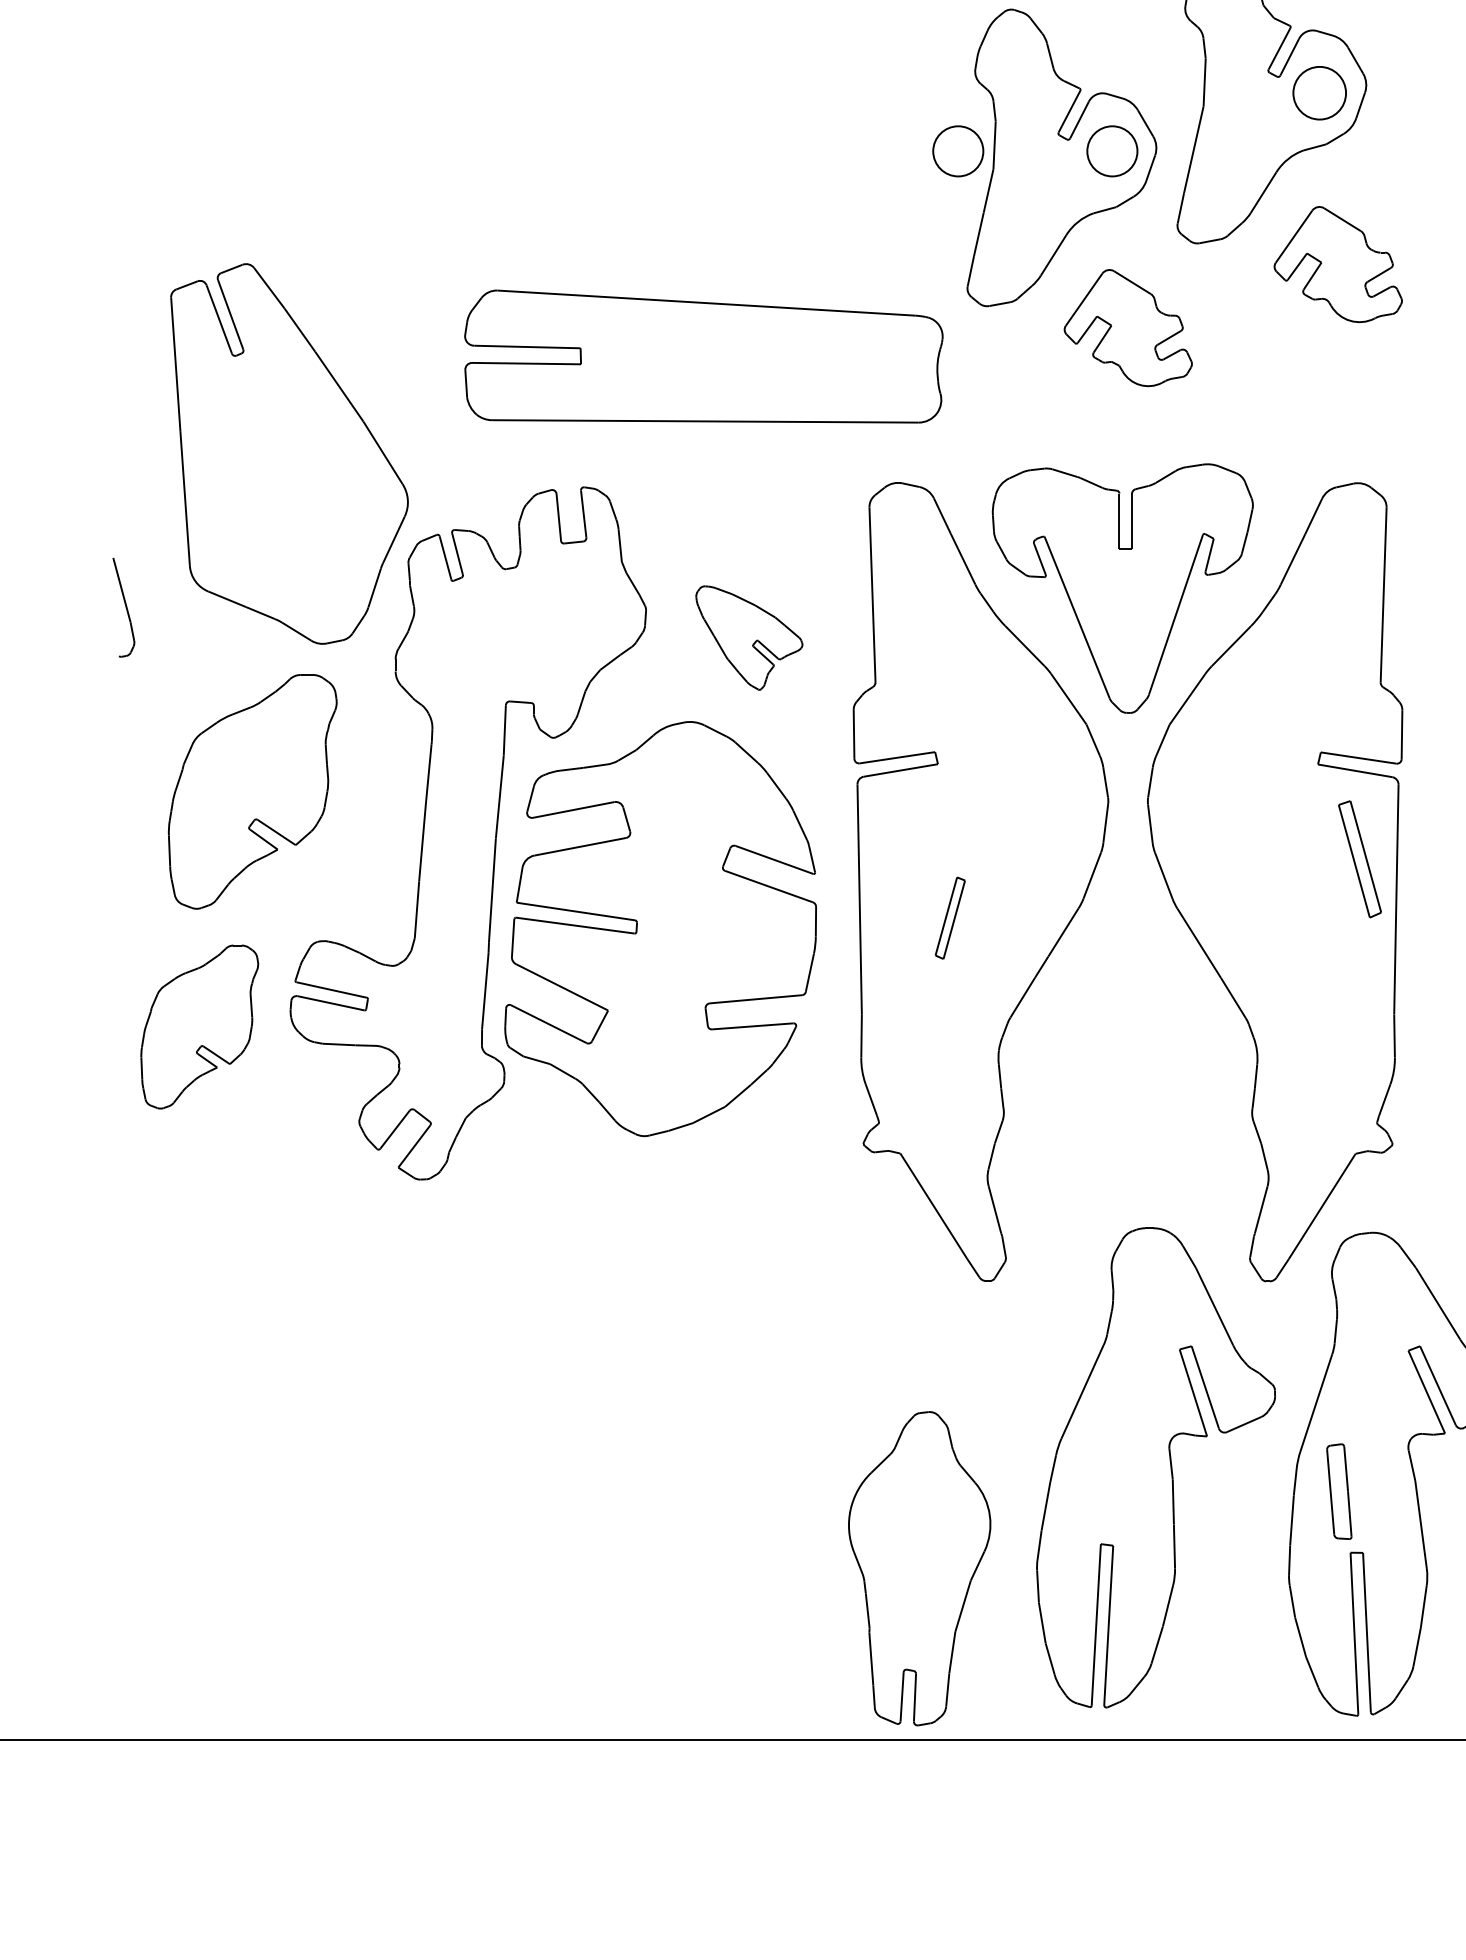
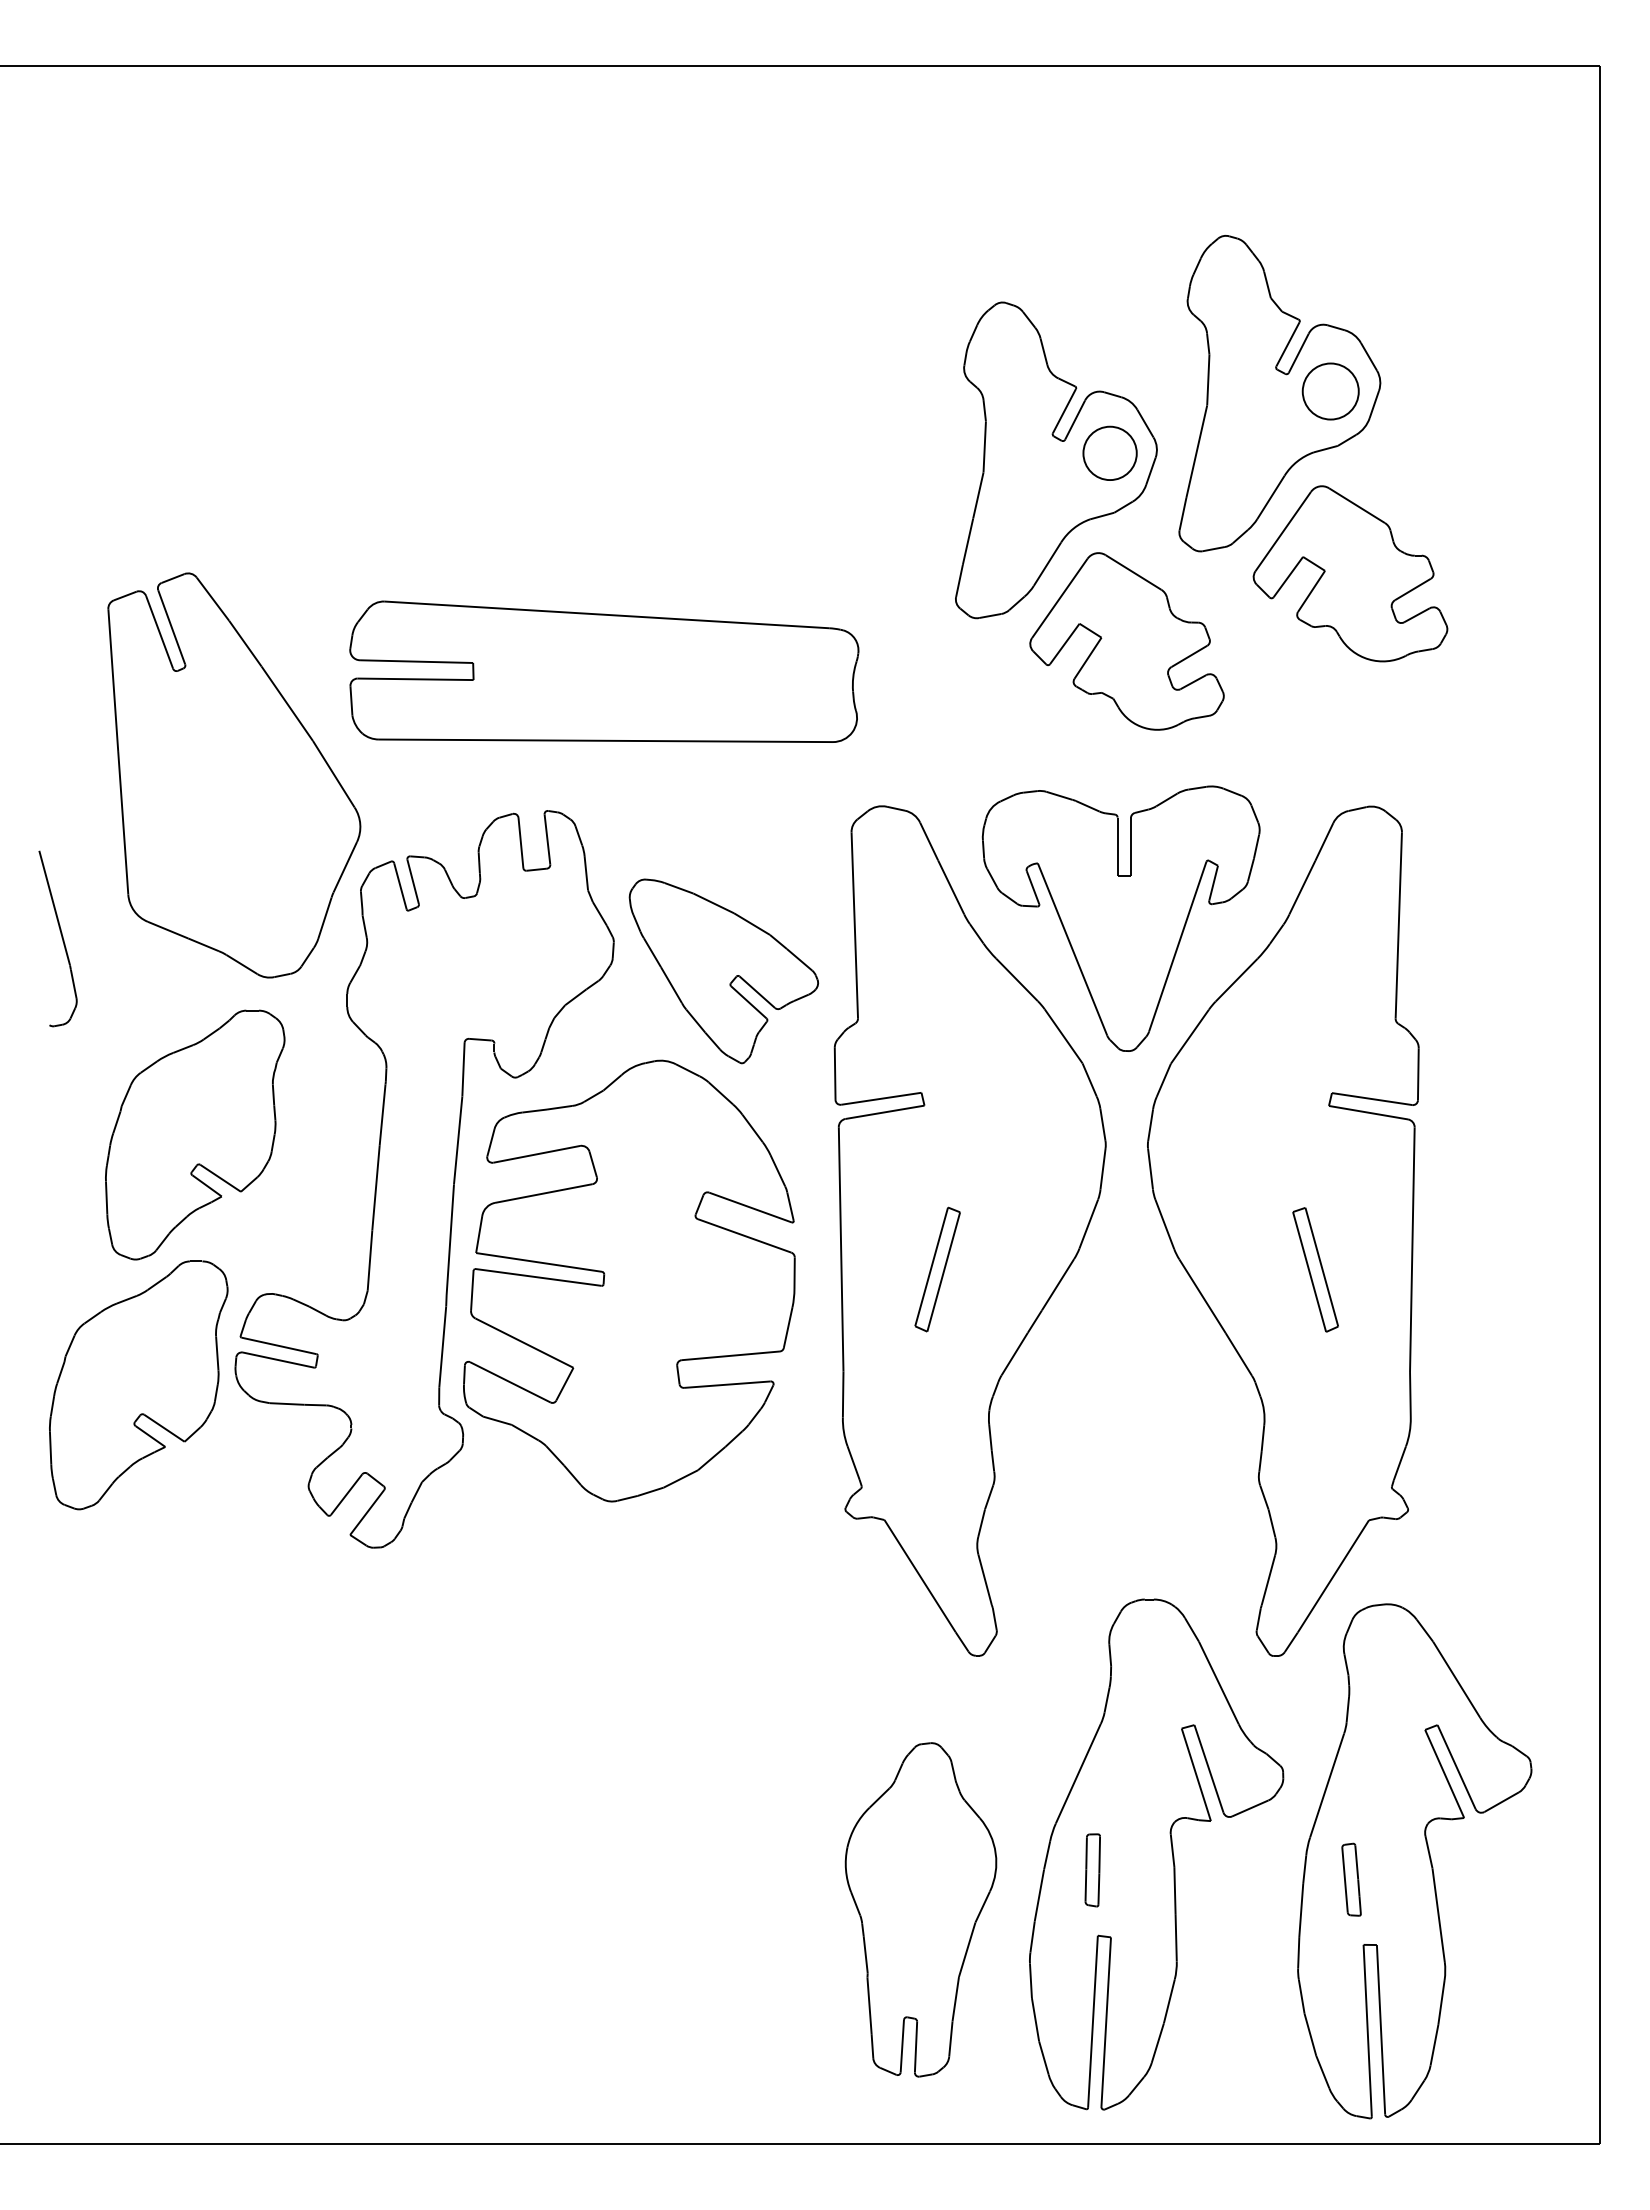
part: (957, 150) -> (945, 452), removed
part: (1338, 264) -> (1350, 573), size x1.43
part: (1127, 328) -> (1126, 641), size x1.43
part: (704, 356) -> (604, 671), moved
part: (123, 607) -> (57, 938), size x1.67
part: (749, 638) -> (723, 971), size x1.67
part: (1359, 858) -> (1315, 1269), moved
part: (950, 918) -> (937, 1269), size x1.43
part: (199, 1027) -> (138, 1385), size x1.43
part: (1095, 1482) -> (1092, 1870), added
part: (1339, 1491) -> (1351, 1879), size x0.71
part: (919, 1568) -> (920, 1909), moved

